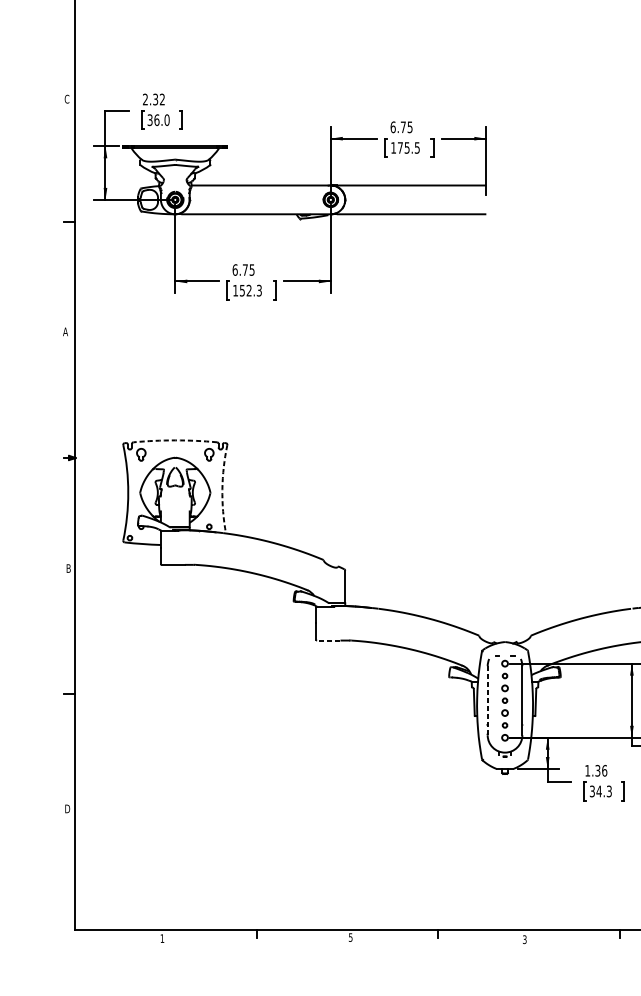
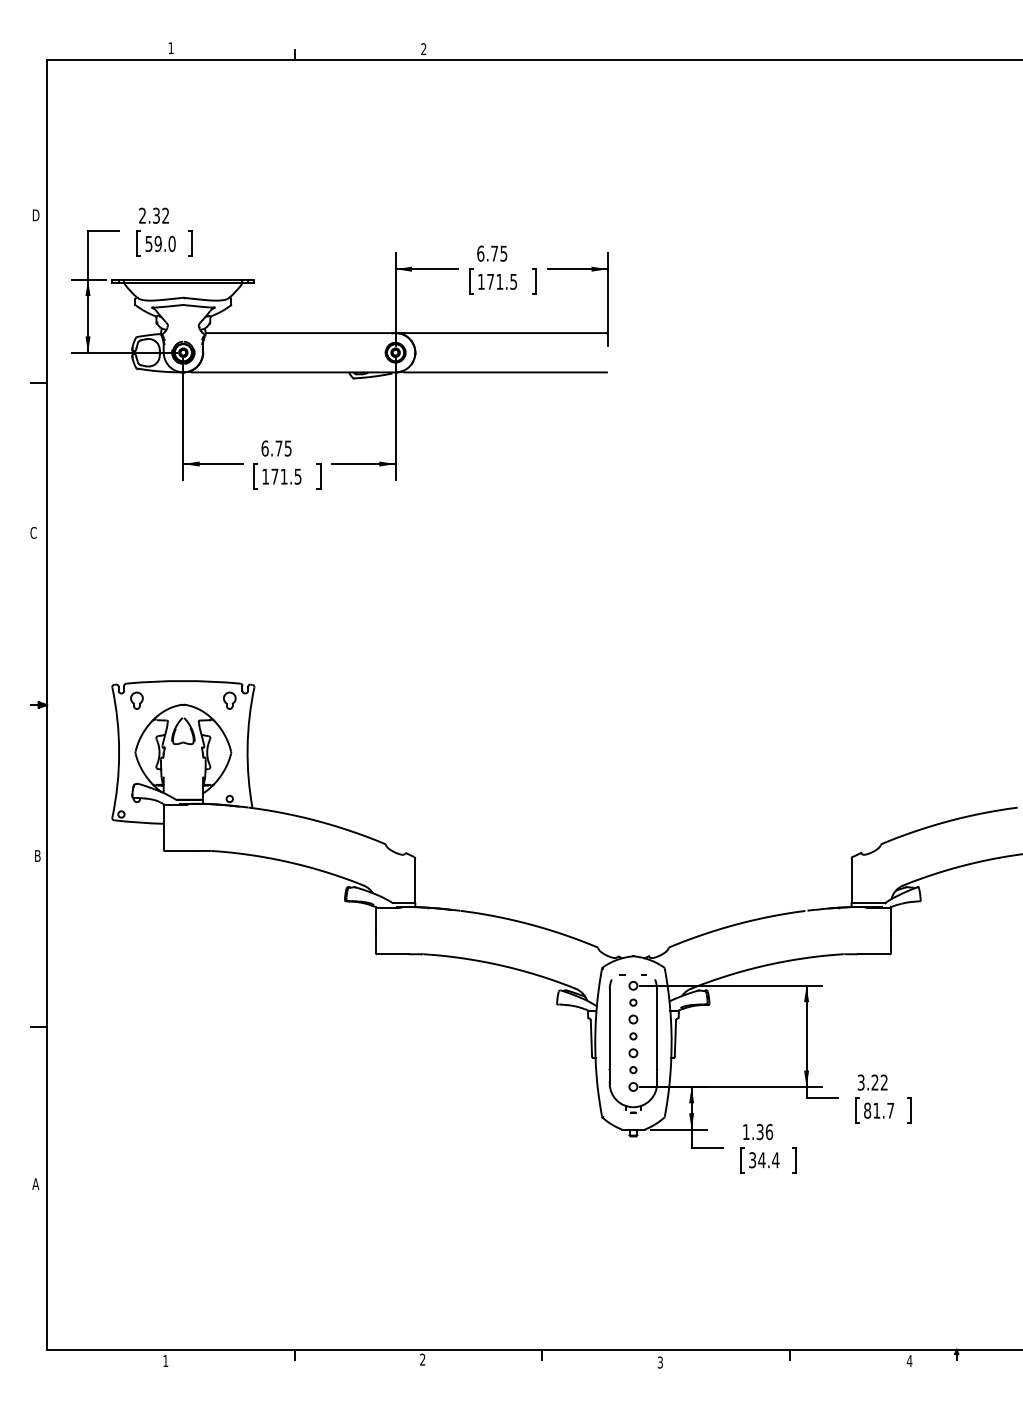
text: (67, 99) -> (35, 215), C -> D
text: (153, 119) -> (153, 243), 36.0 -> 59.0
text: (406, 147) -> (499, 281), 175.5 -> 171.5
text: (250, 290) -> (286, 476), 152.3 -> 171.5
text: (65, 331) -> (33, 532), A -> C
arc: (175, 440) -> (183, 681), dashed -> solid
arc: (222, 489) -> (247, 747), dashed -> solid
line: (328, 640) -> (392, 954), dashed -> solid
line: (487, 700) -> (609, 1035), dashed -> solid
text: (609, 791) -> (775, 1160), 34.3 -> 34.4
text: (67, 808) -> (35, 1183), D -> A
text: (350, 937) -> (422, 1359), 5 -> 2

